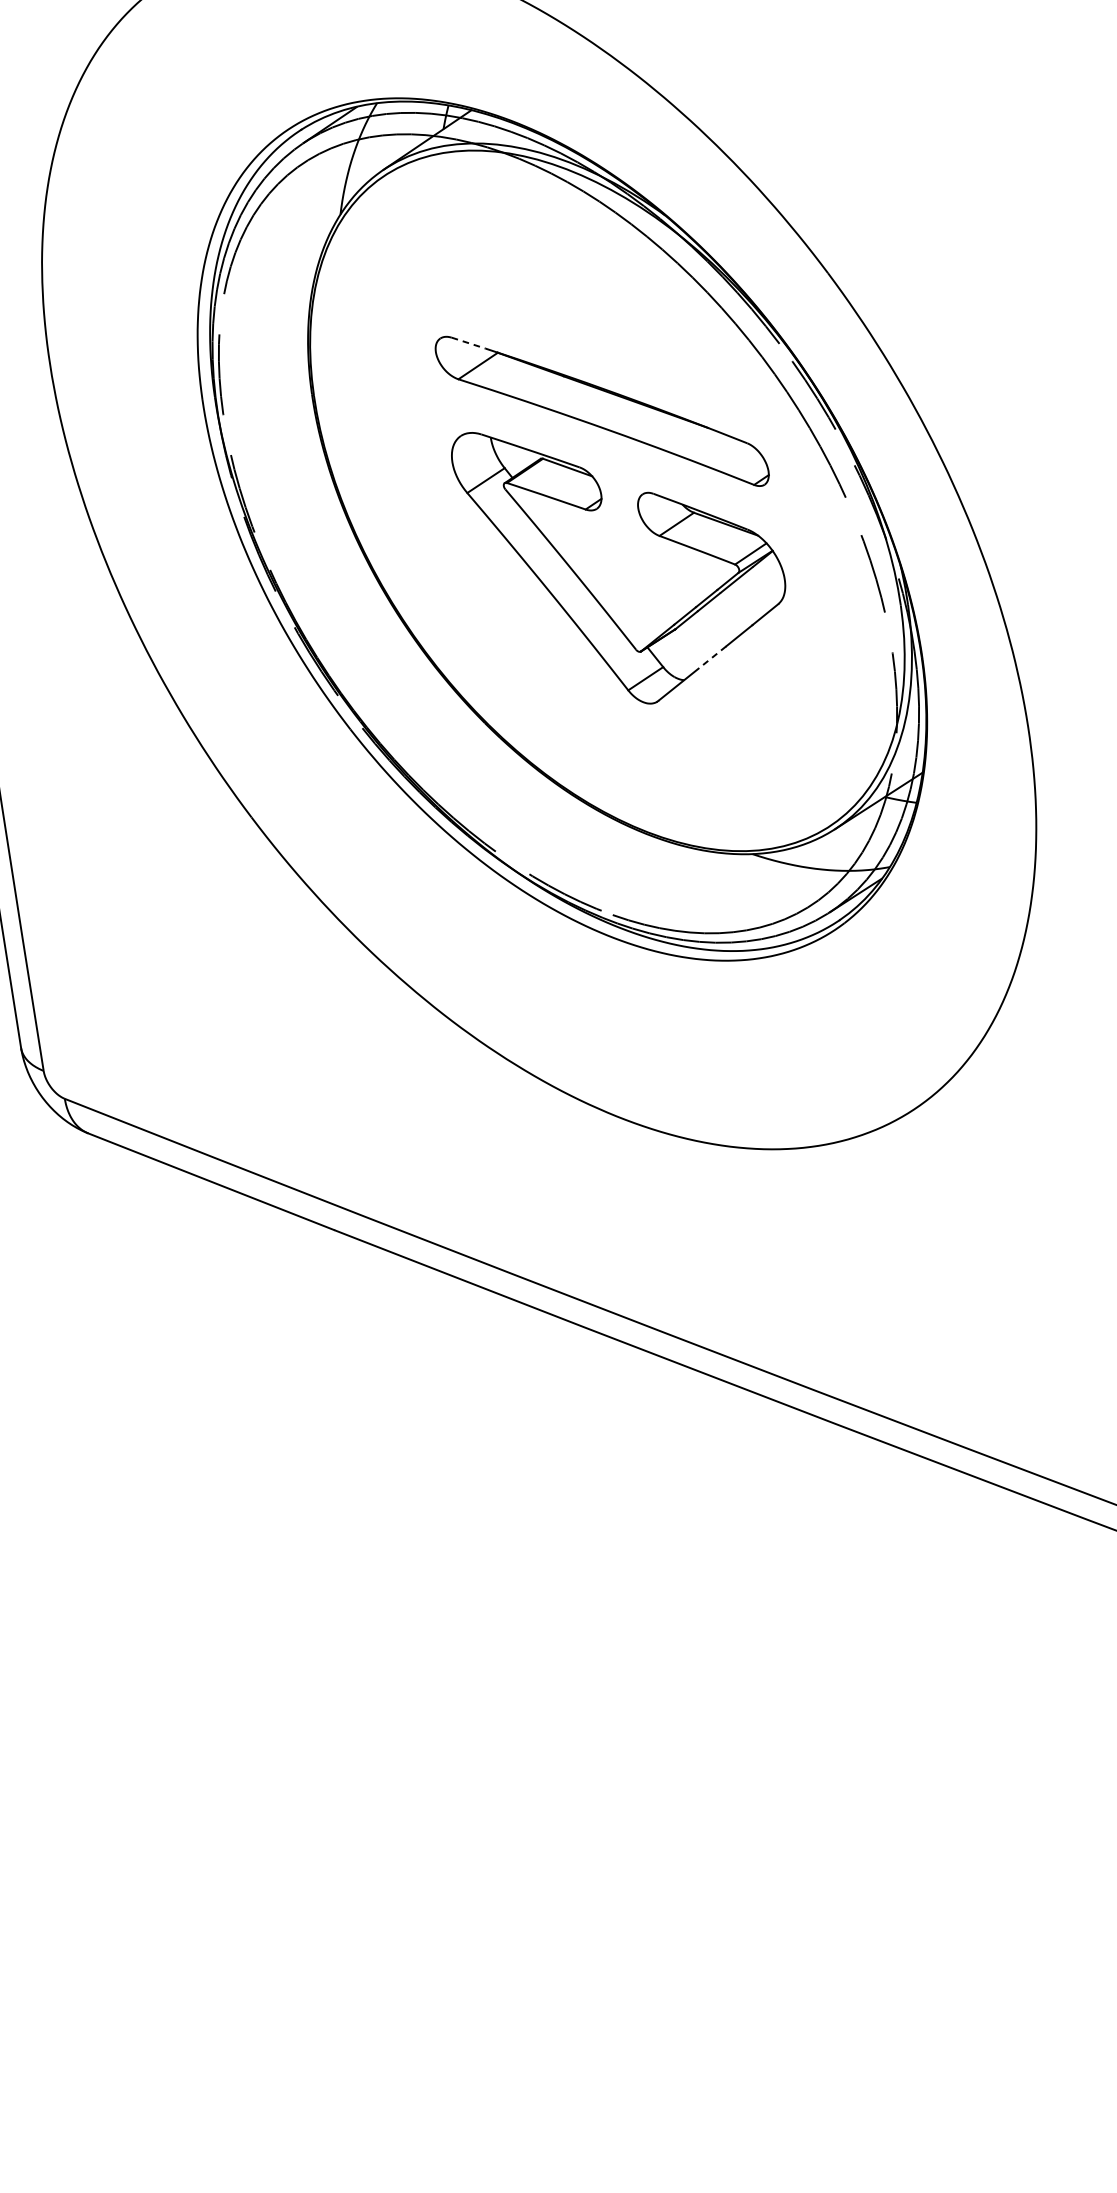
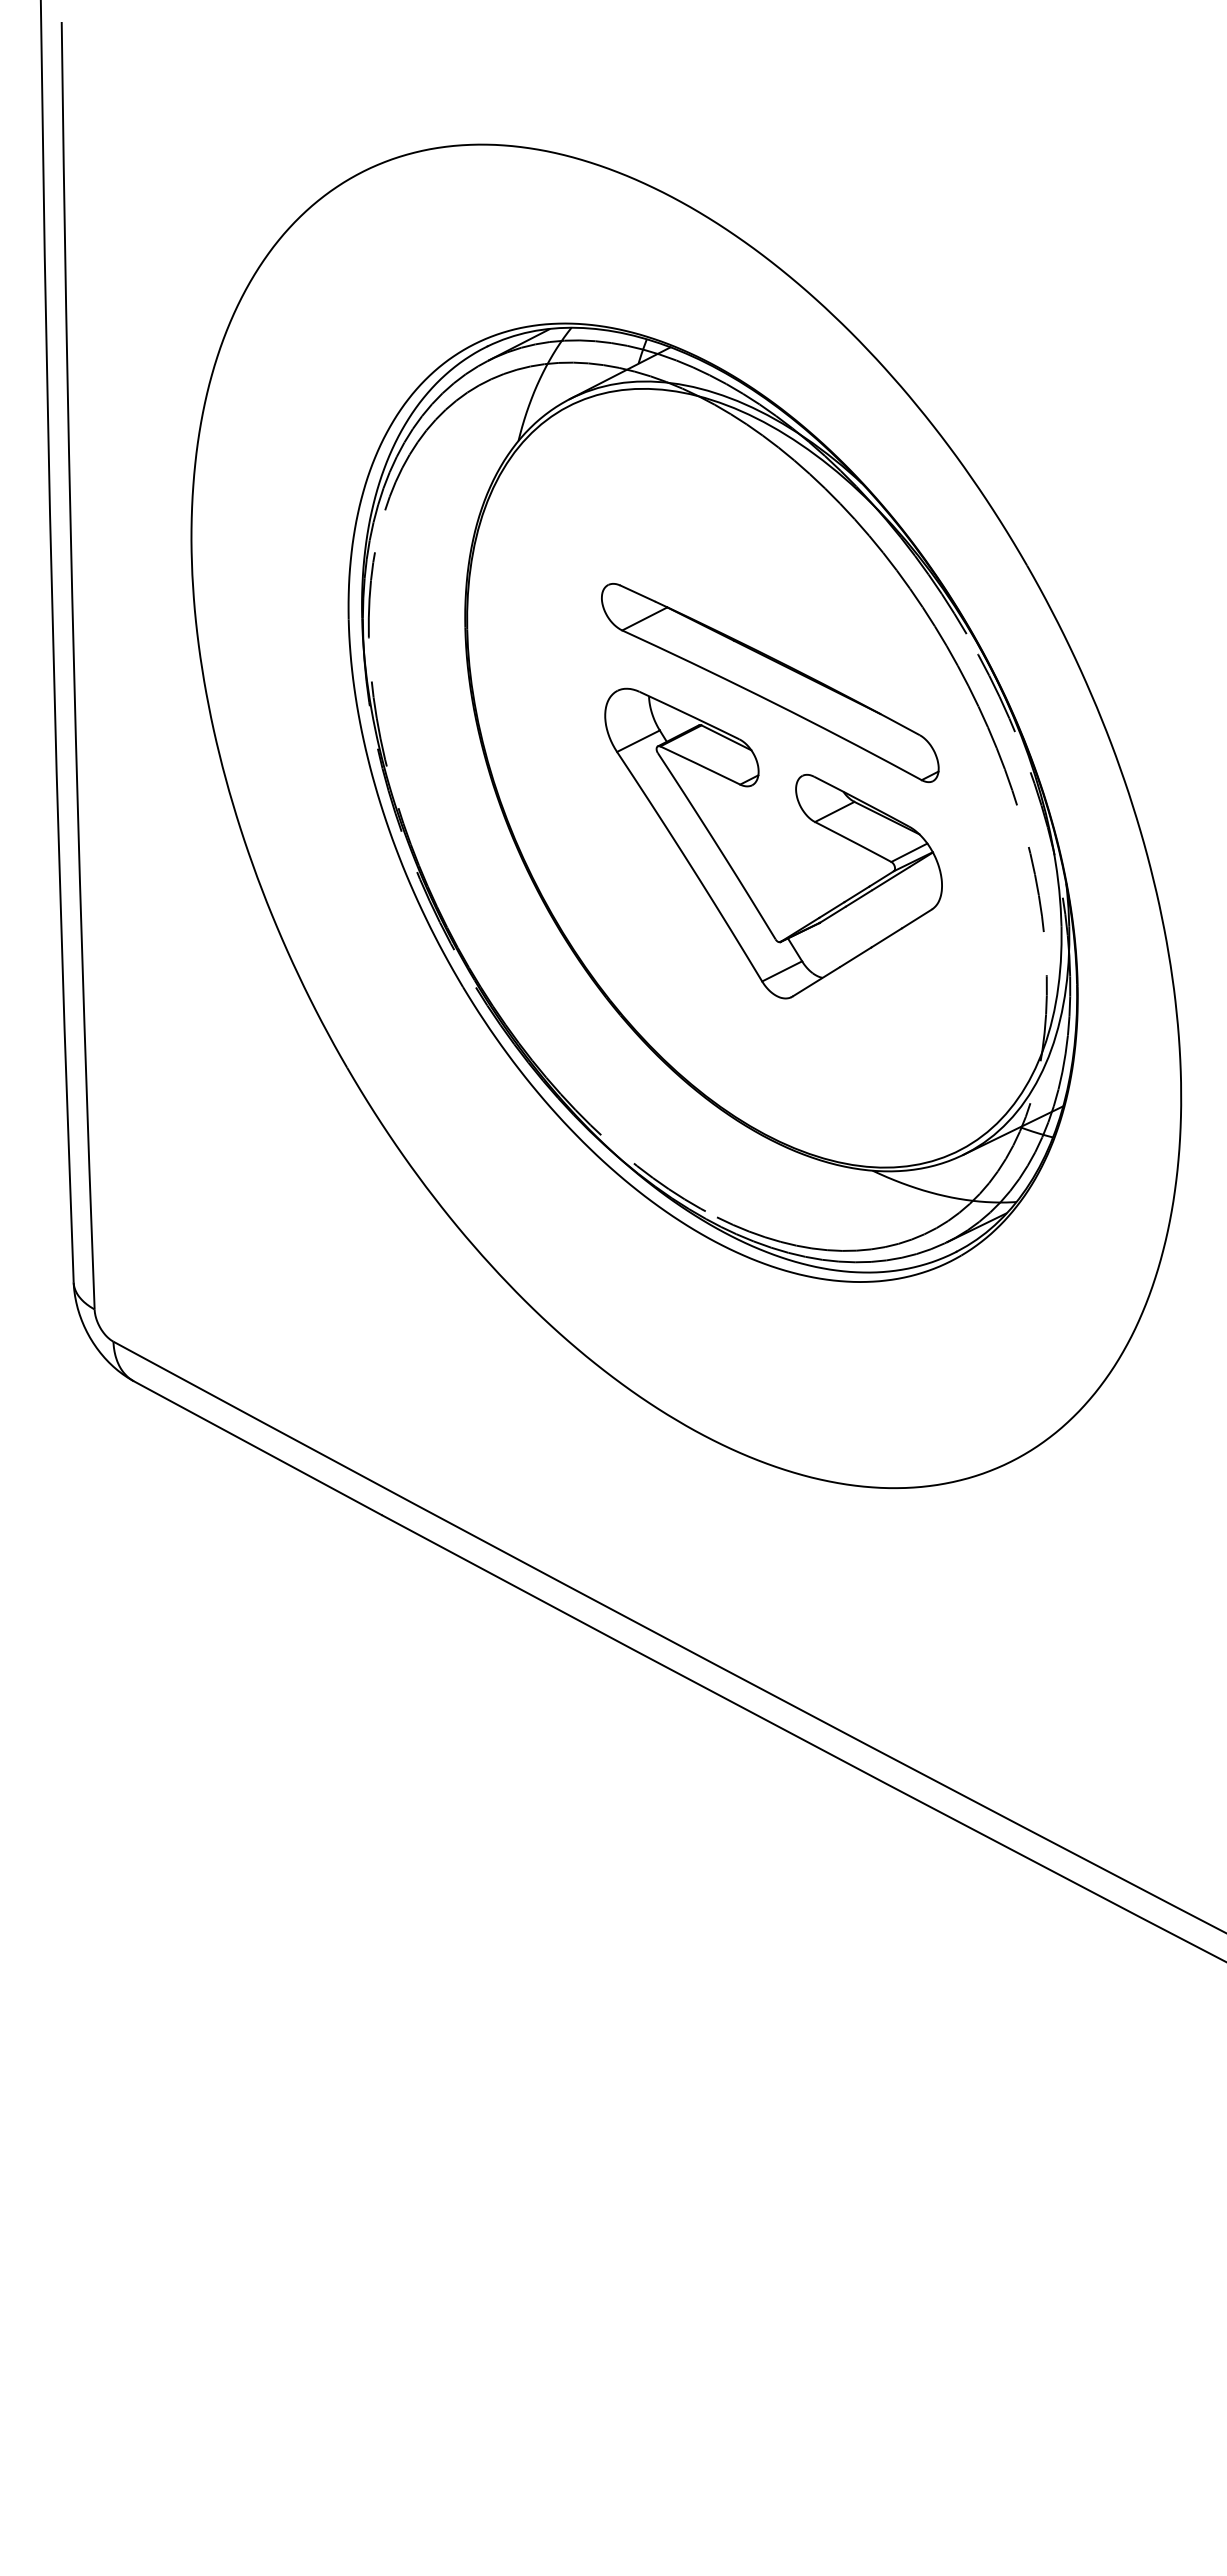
line: (469, 343) -> (638, 593), dashed -> solid
line: (712, 657) -> (855, 957), dashed -> solid

